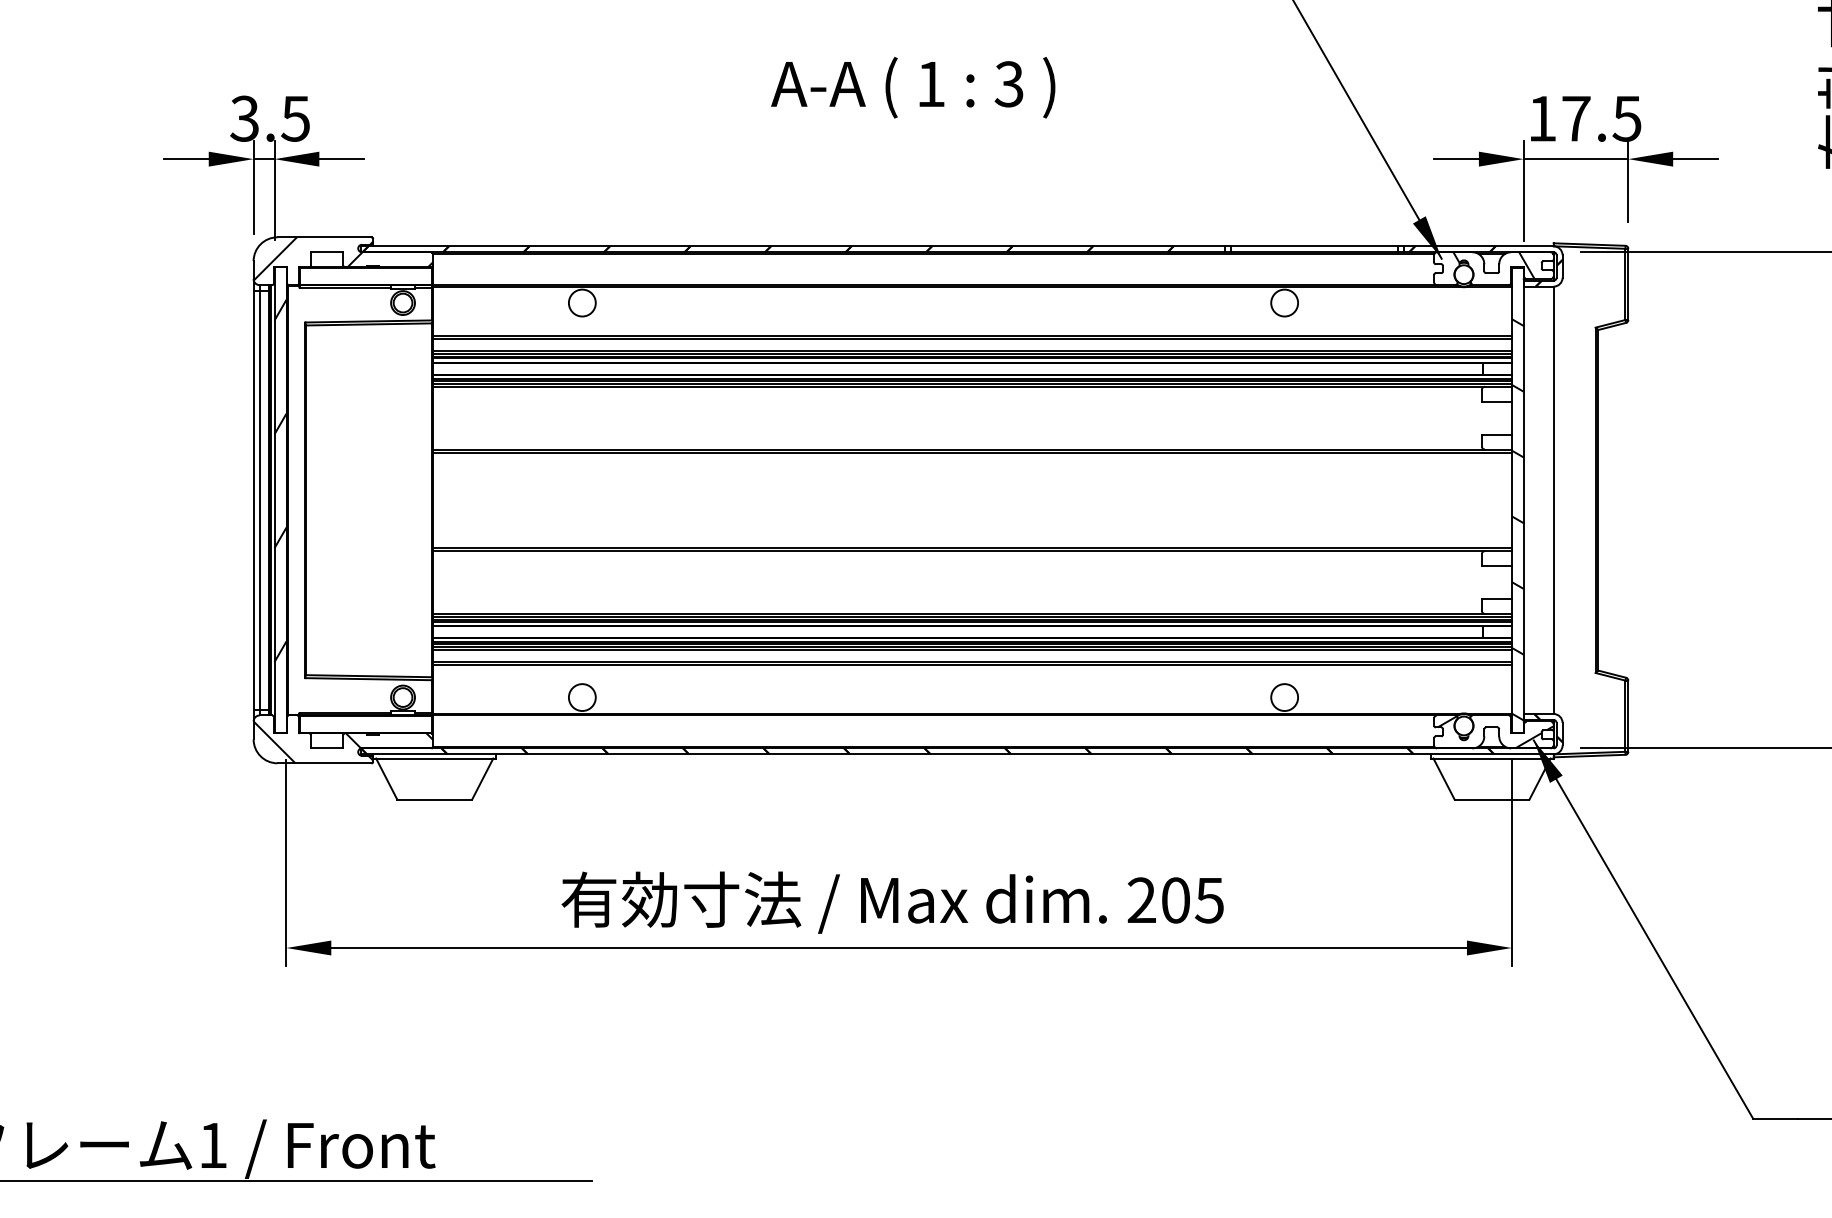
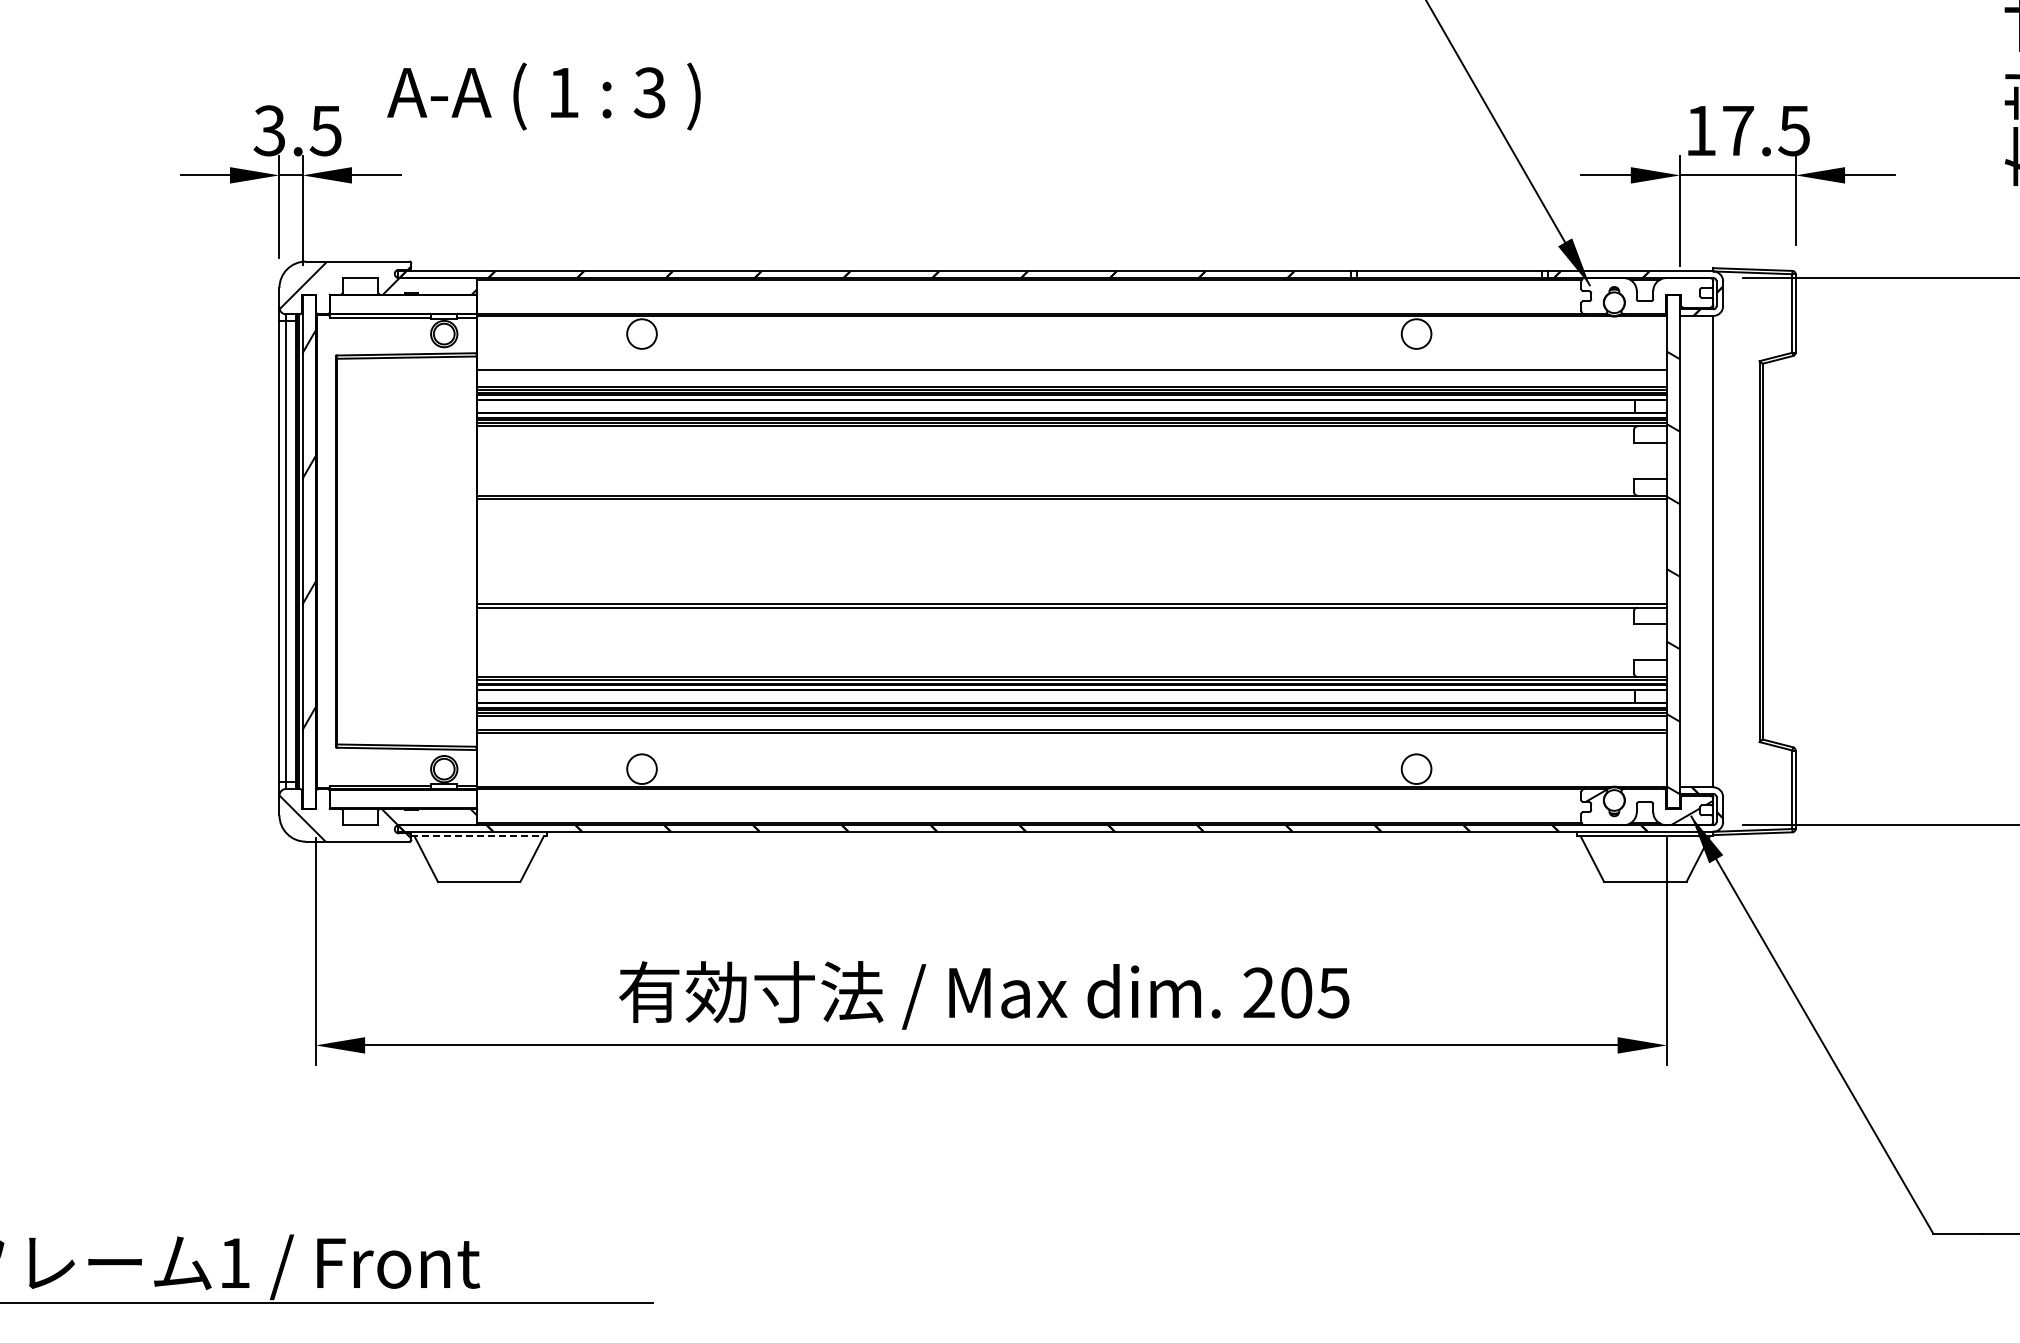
text: (912, 87) -> (543, 96), moved
hatch: (1494, 268) -> (1647, 296), removed
line: (972, 338) -> (1072, 373), removed
line: (434, 758) -> (479, 836), solid -> dashed

